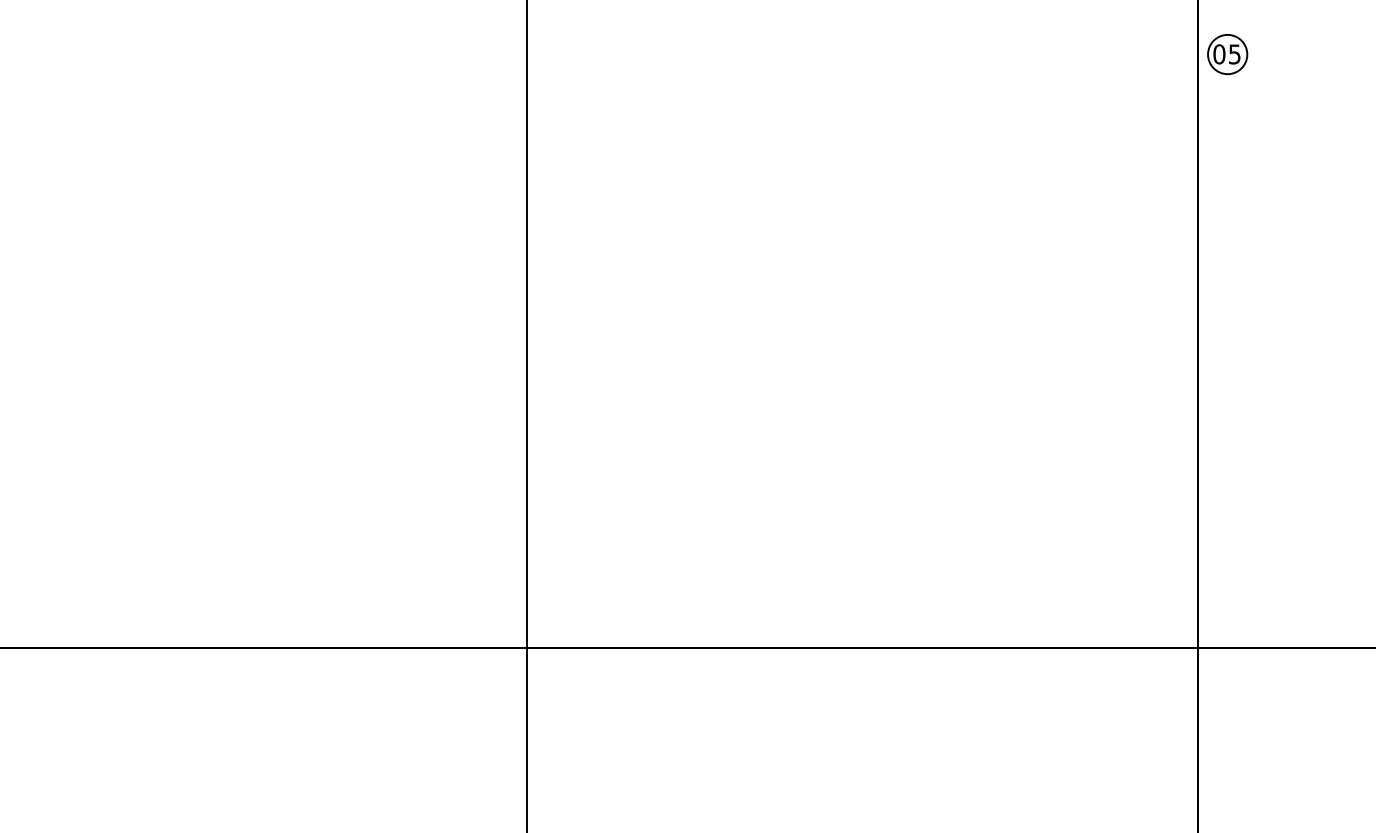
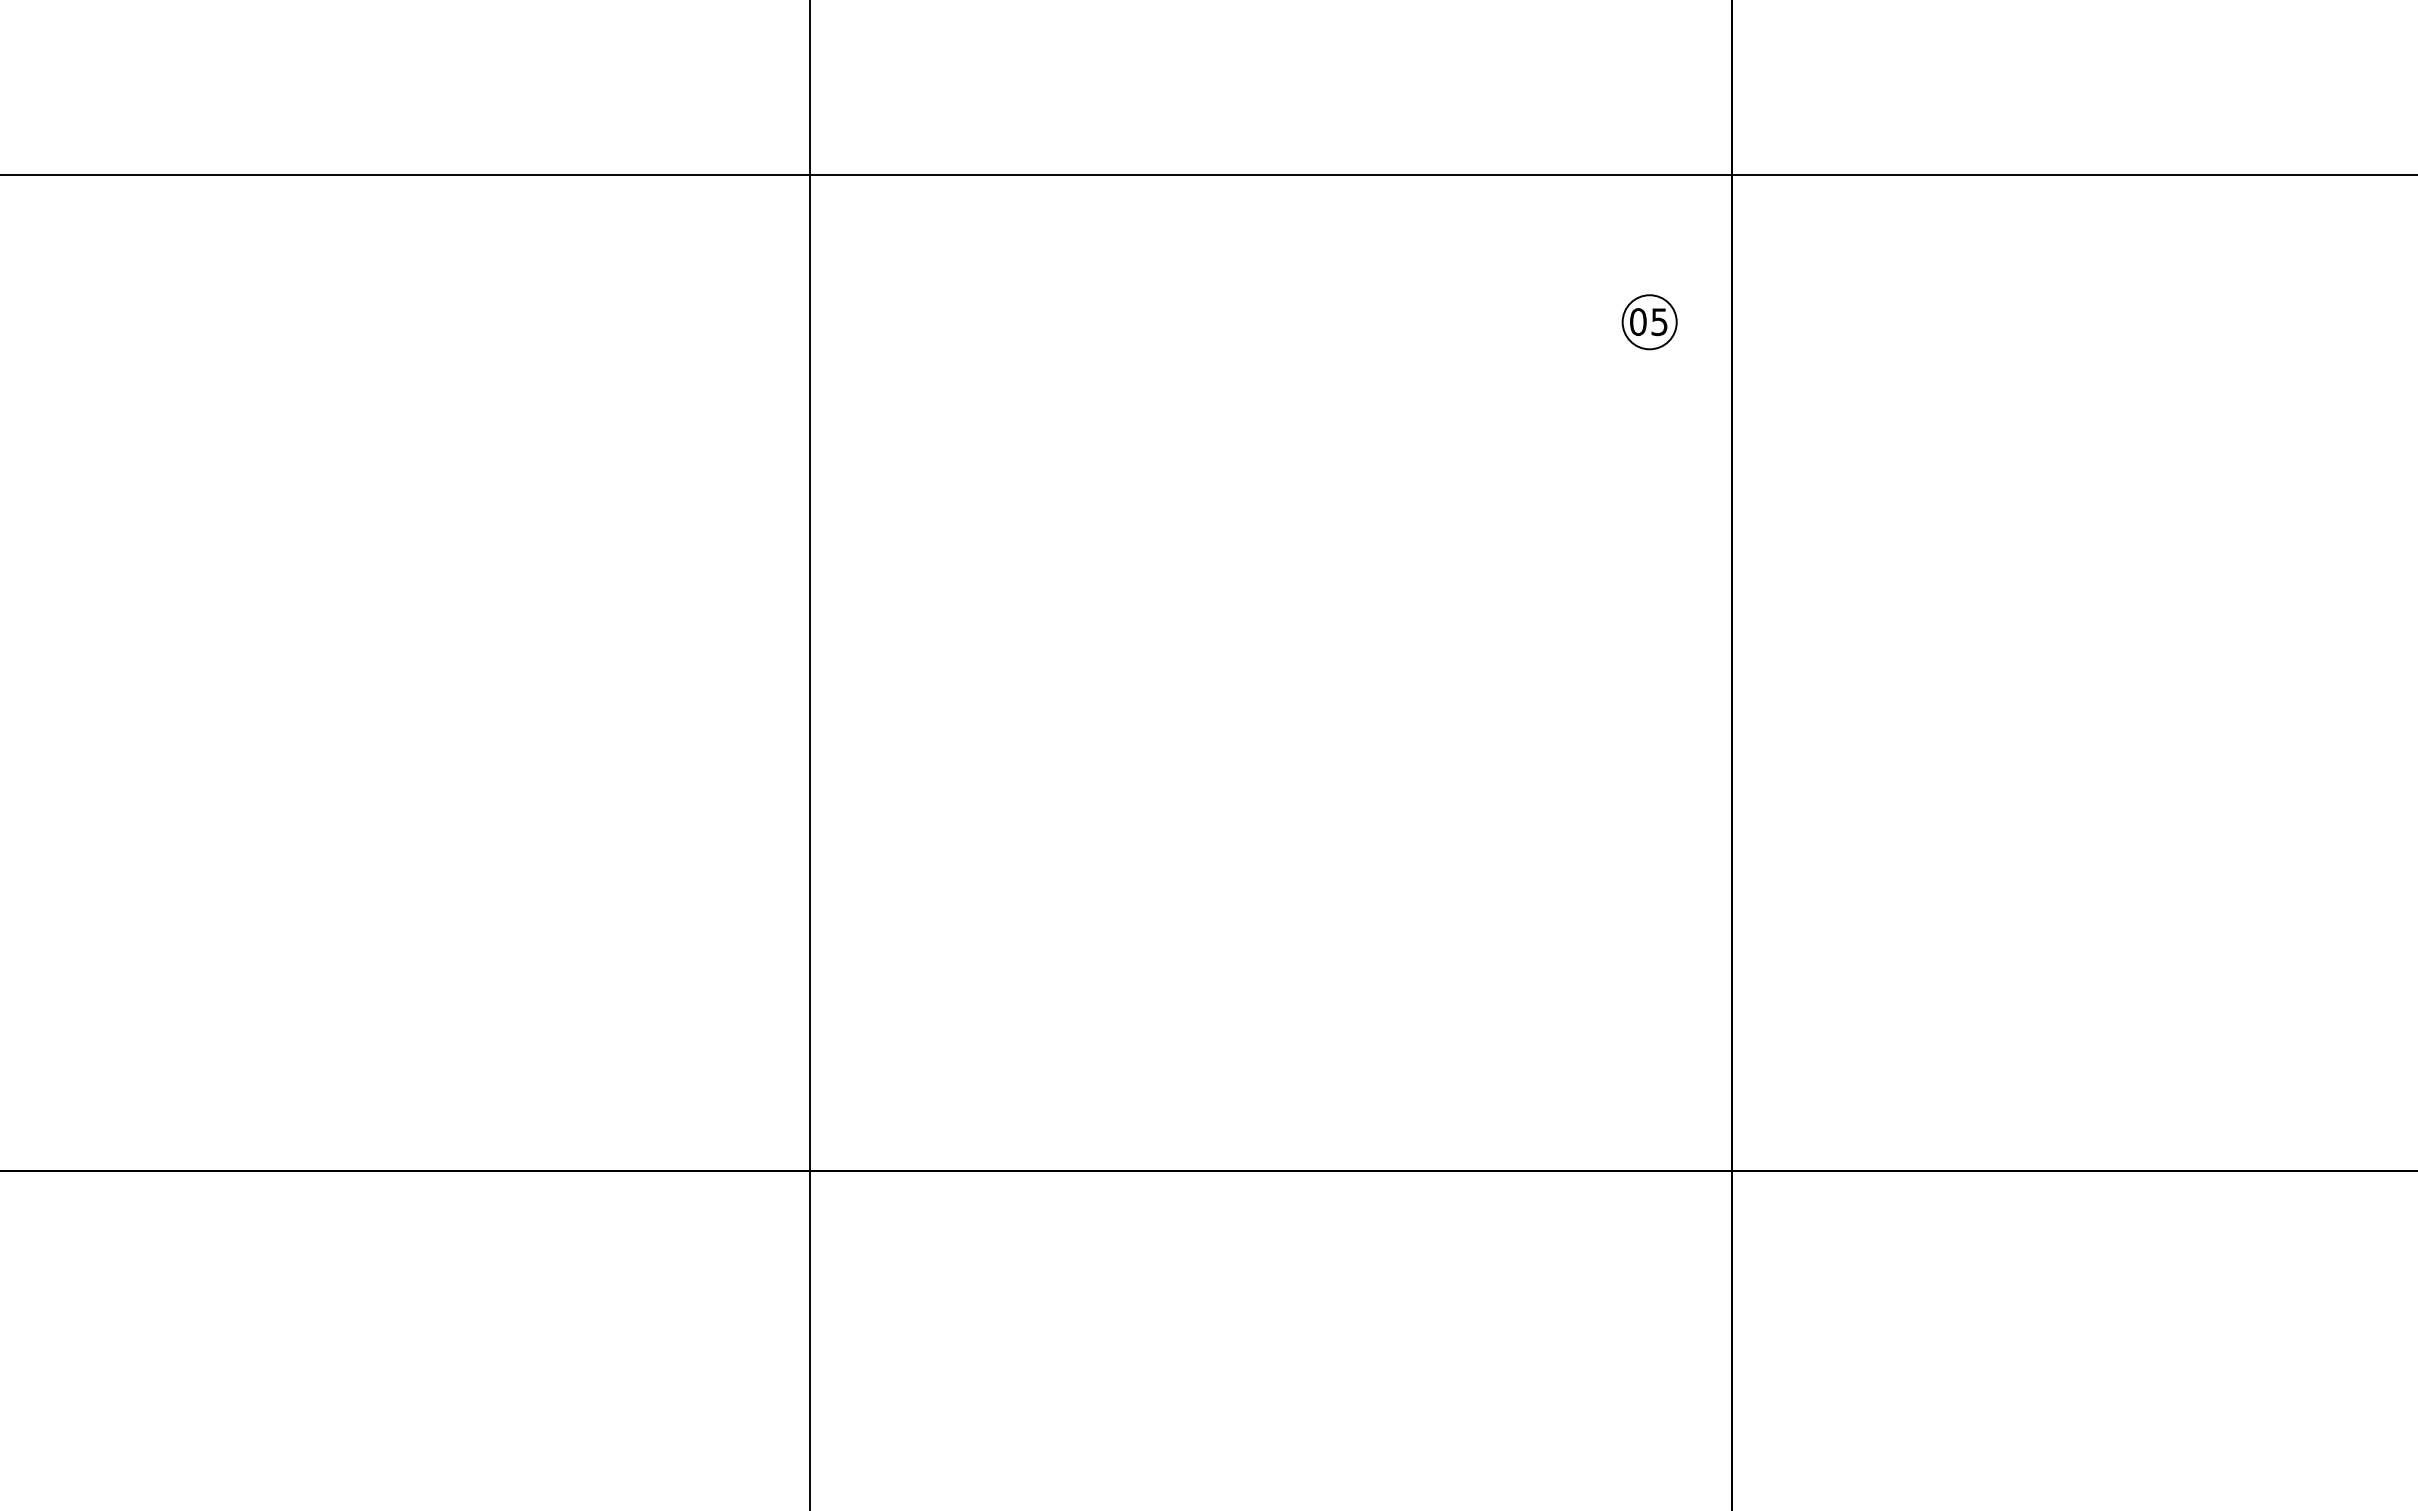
part: (1227, 54) -> (1649, 322), moved

